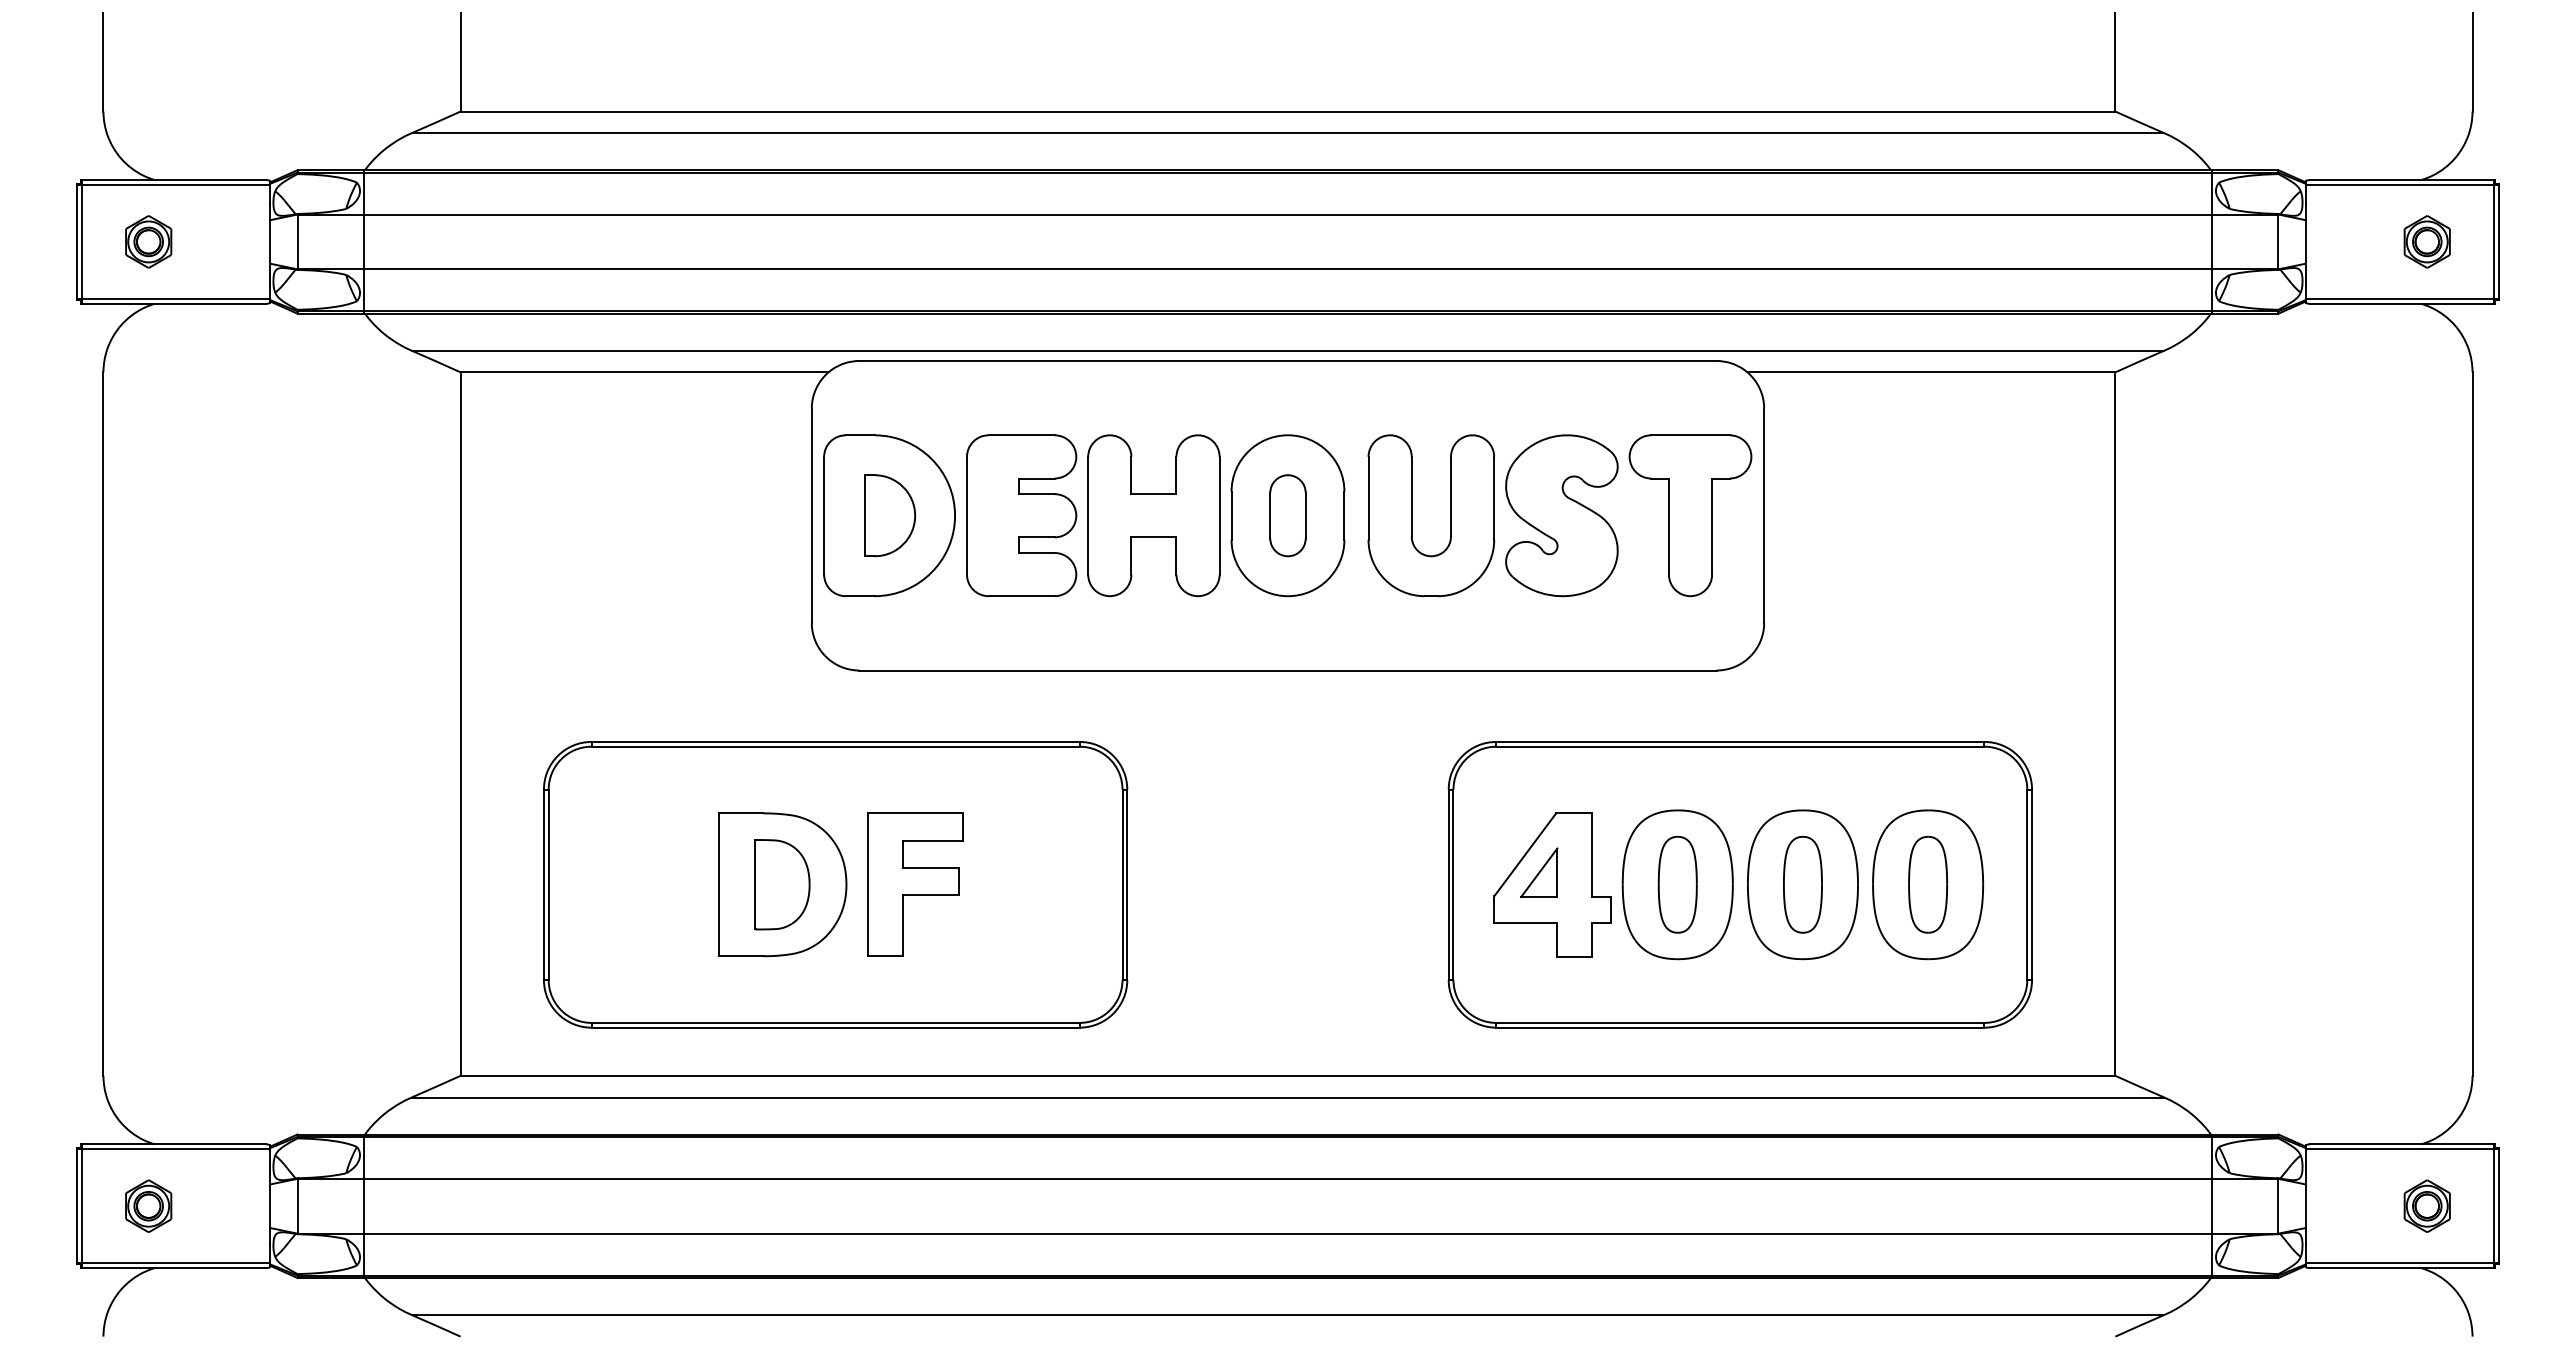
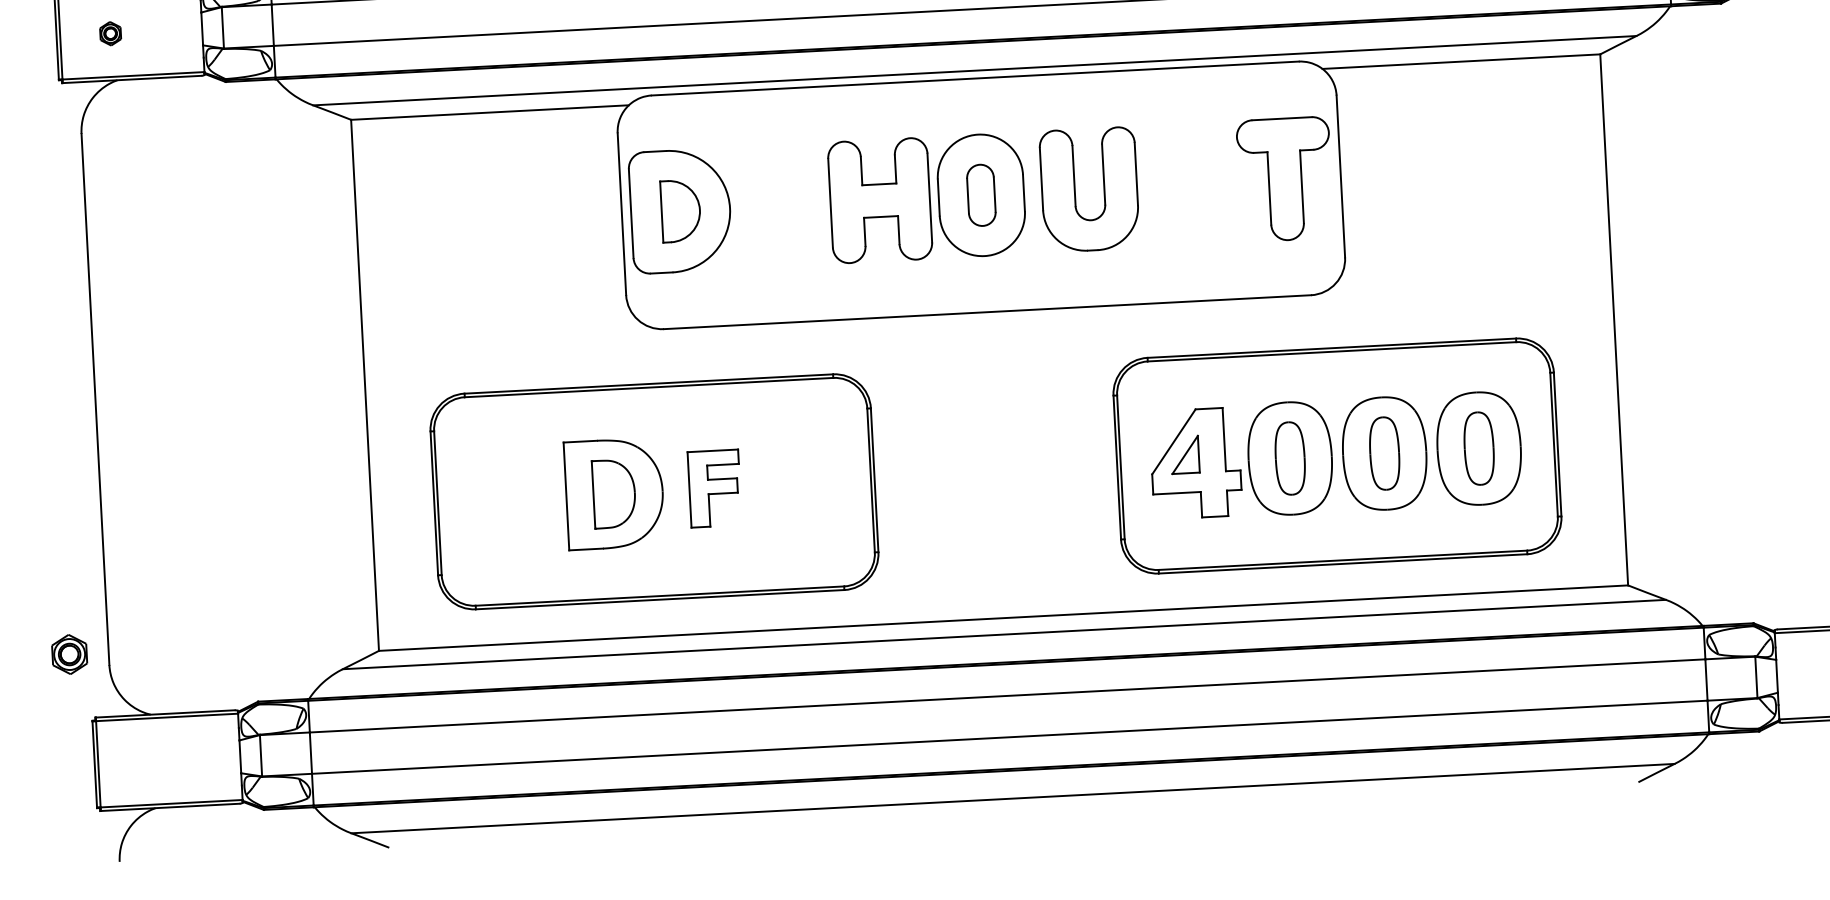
part: (148, 241) -> (110, 33), size x0.6
part: (1021, 515) -> (780, 205), removed
part: (1561, 515) -> (1187, 184), removed
part: (915, 884) -> (714, 488), size x0.7
part: (148, 1205) -> (69, 653), moved

